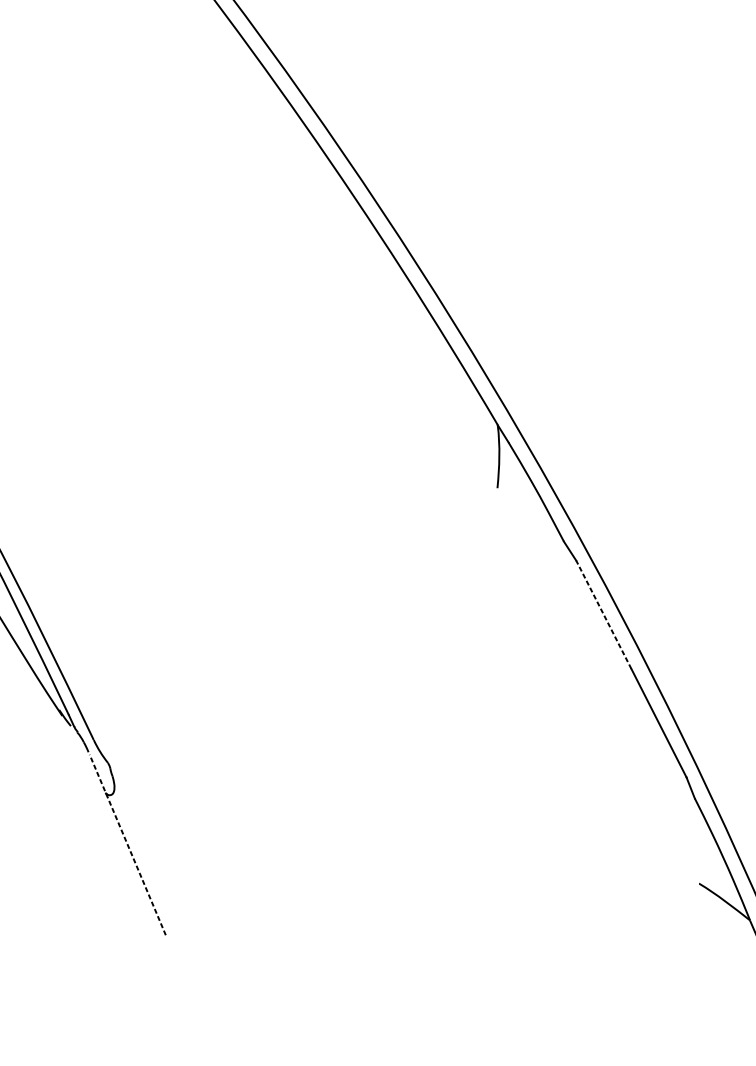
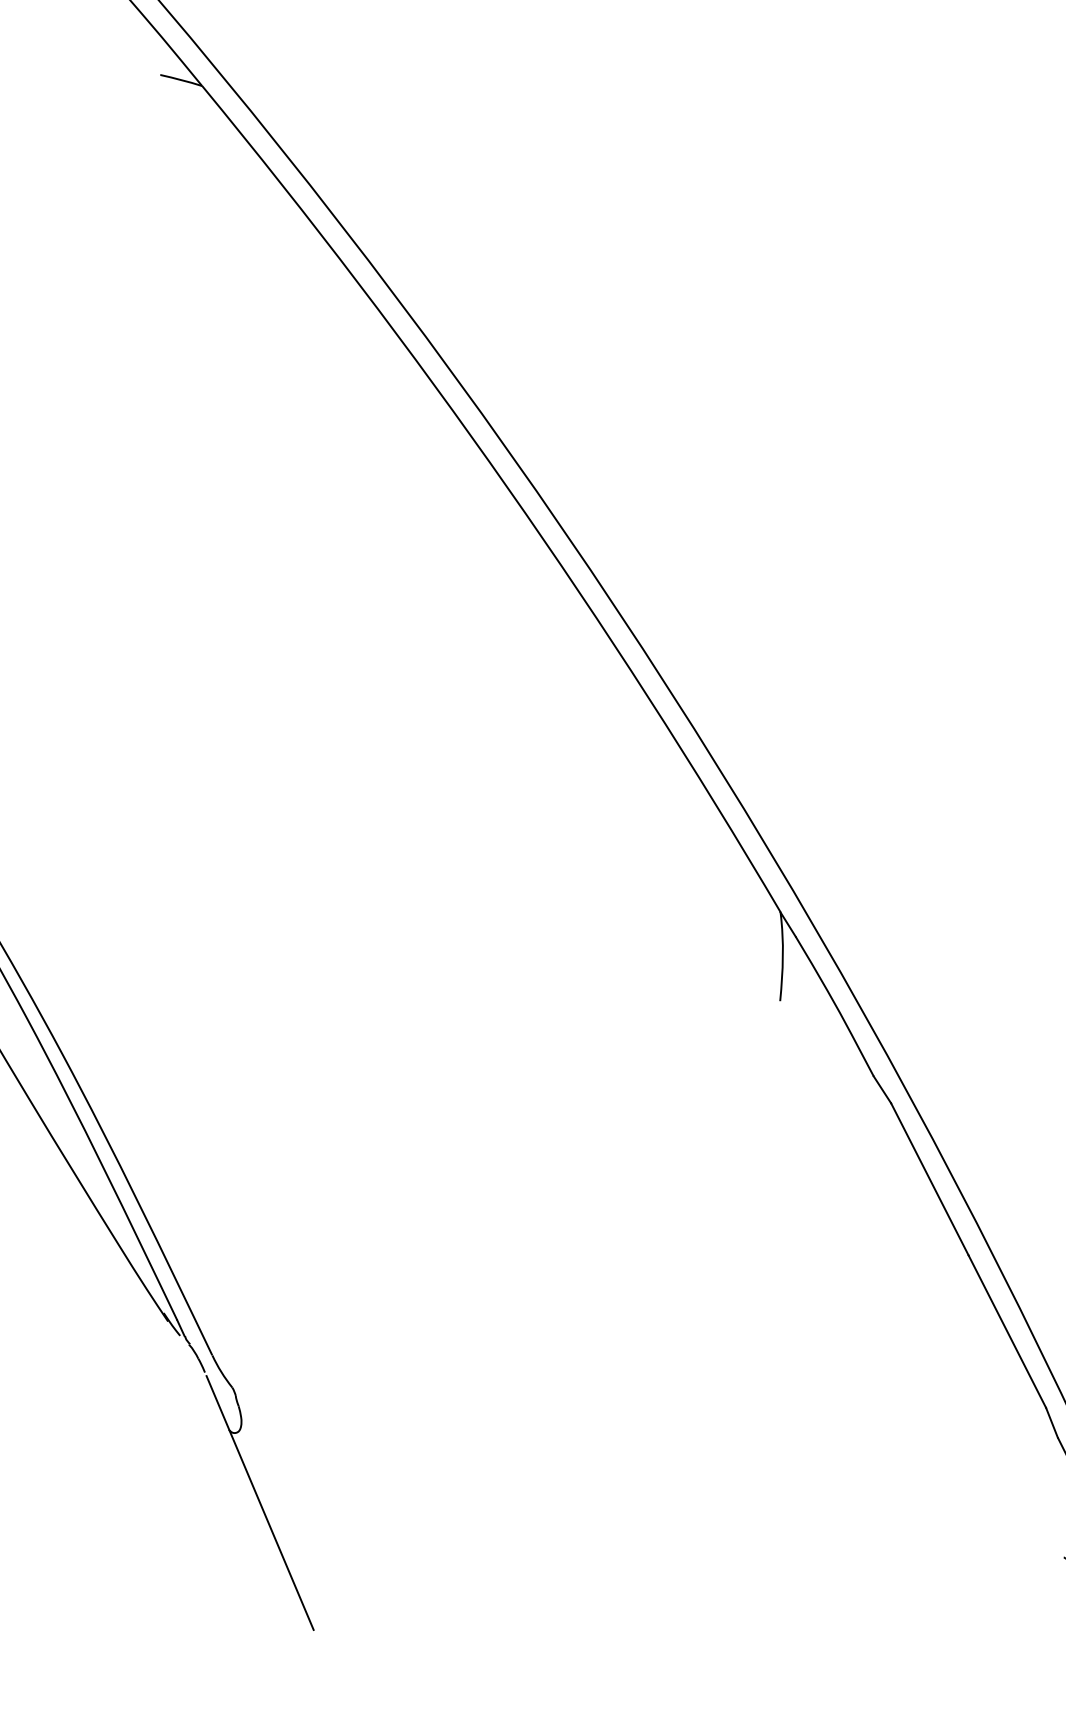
line: (603, 614) -> (929, 1178), dashed -> solid
line: (128, 845) -> (260, 1503), dashed -> solid

